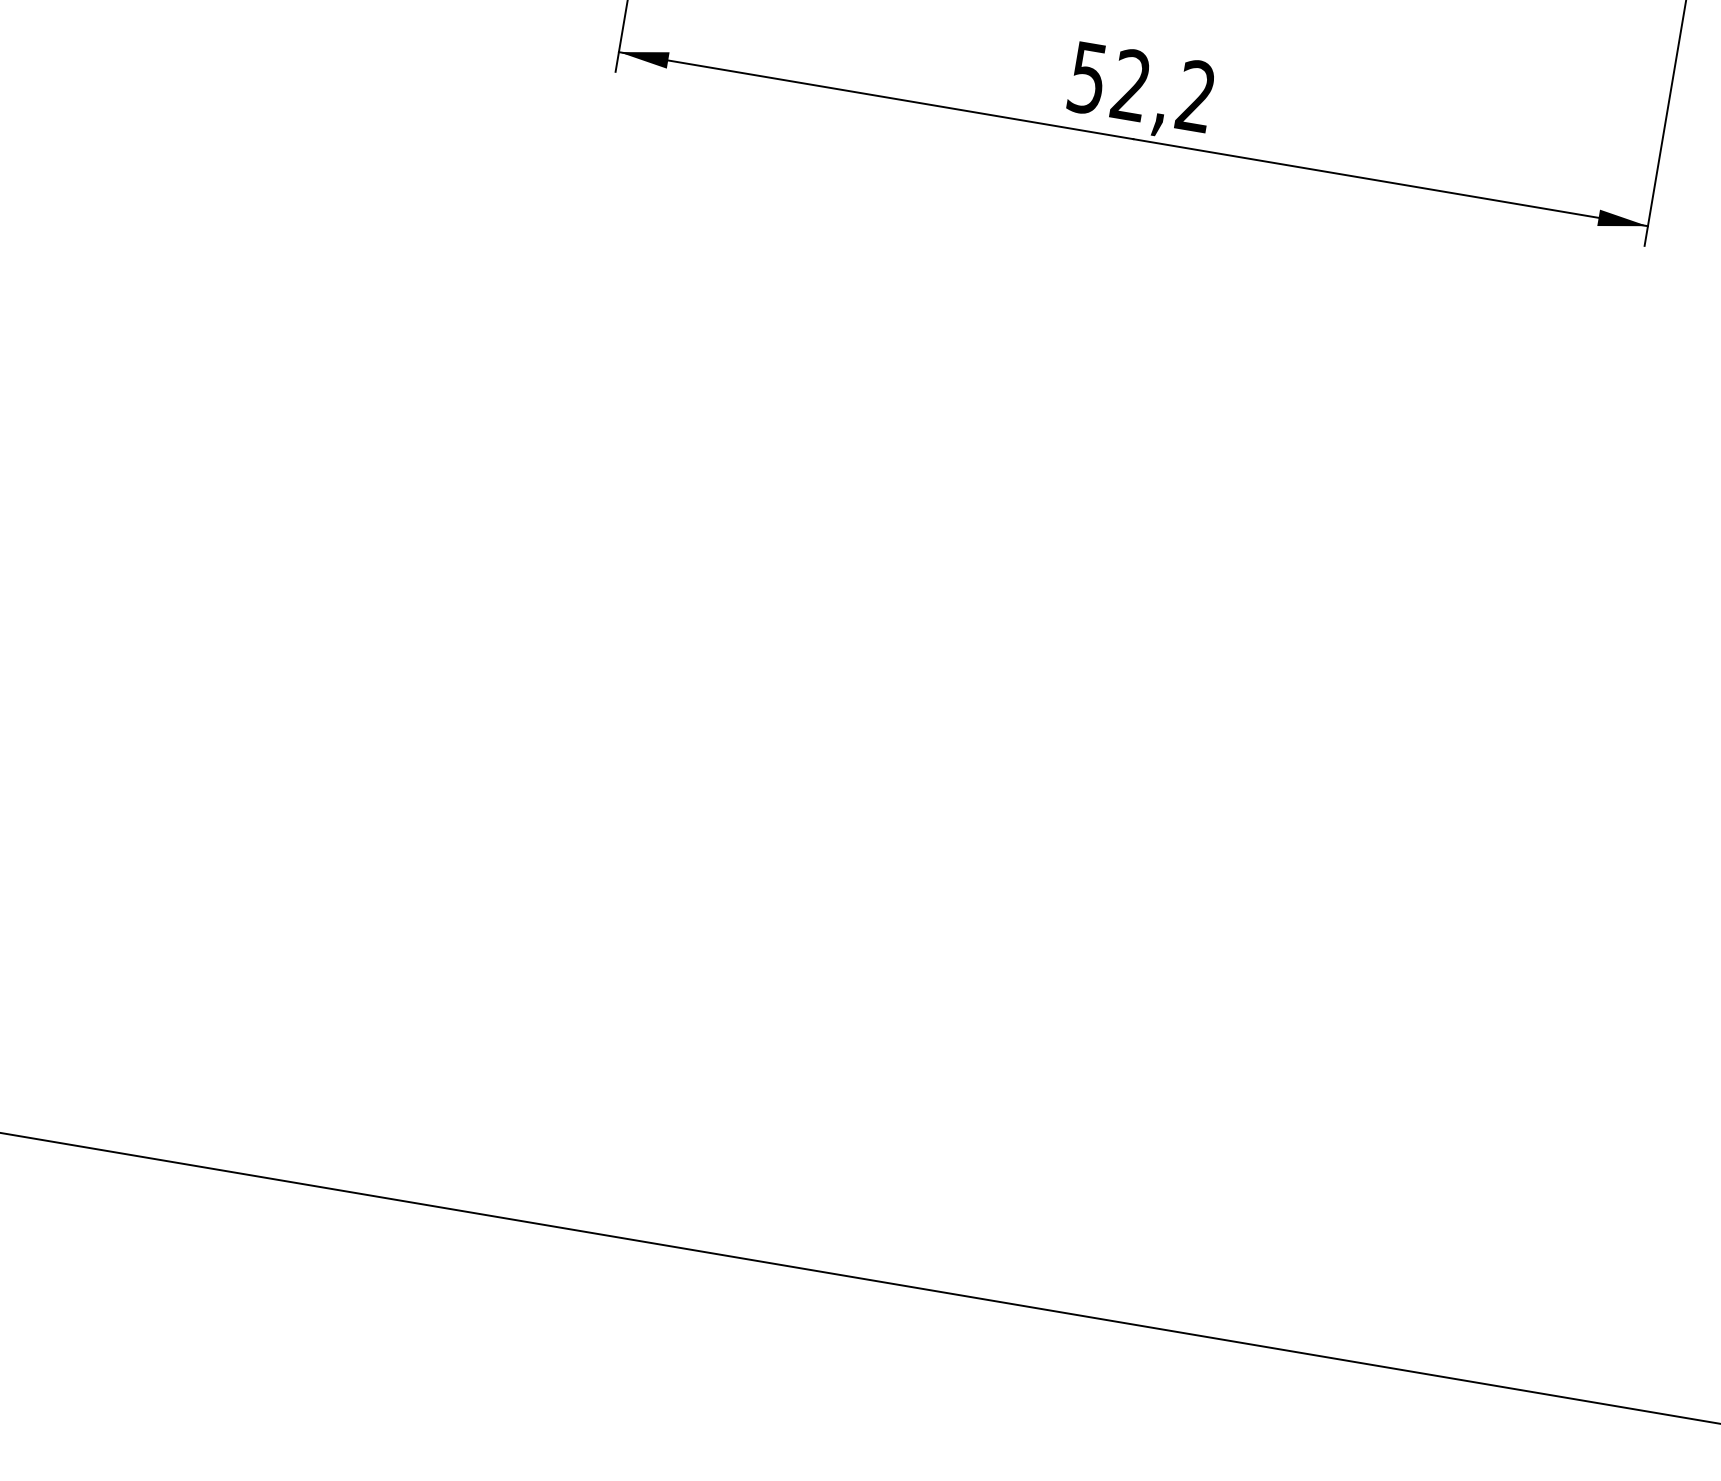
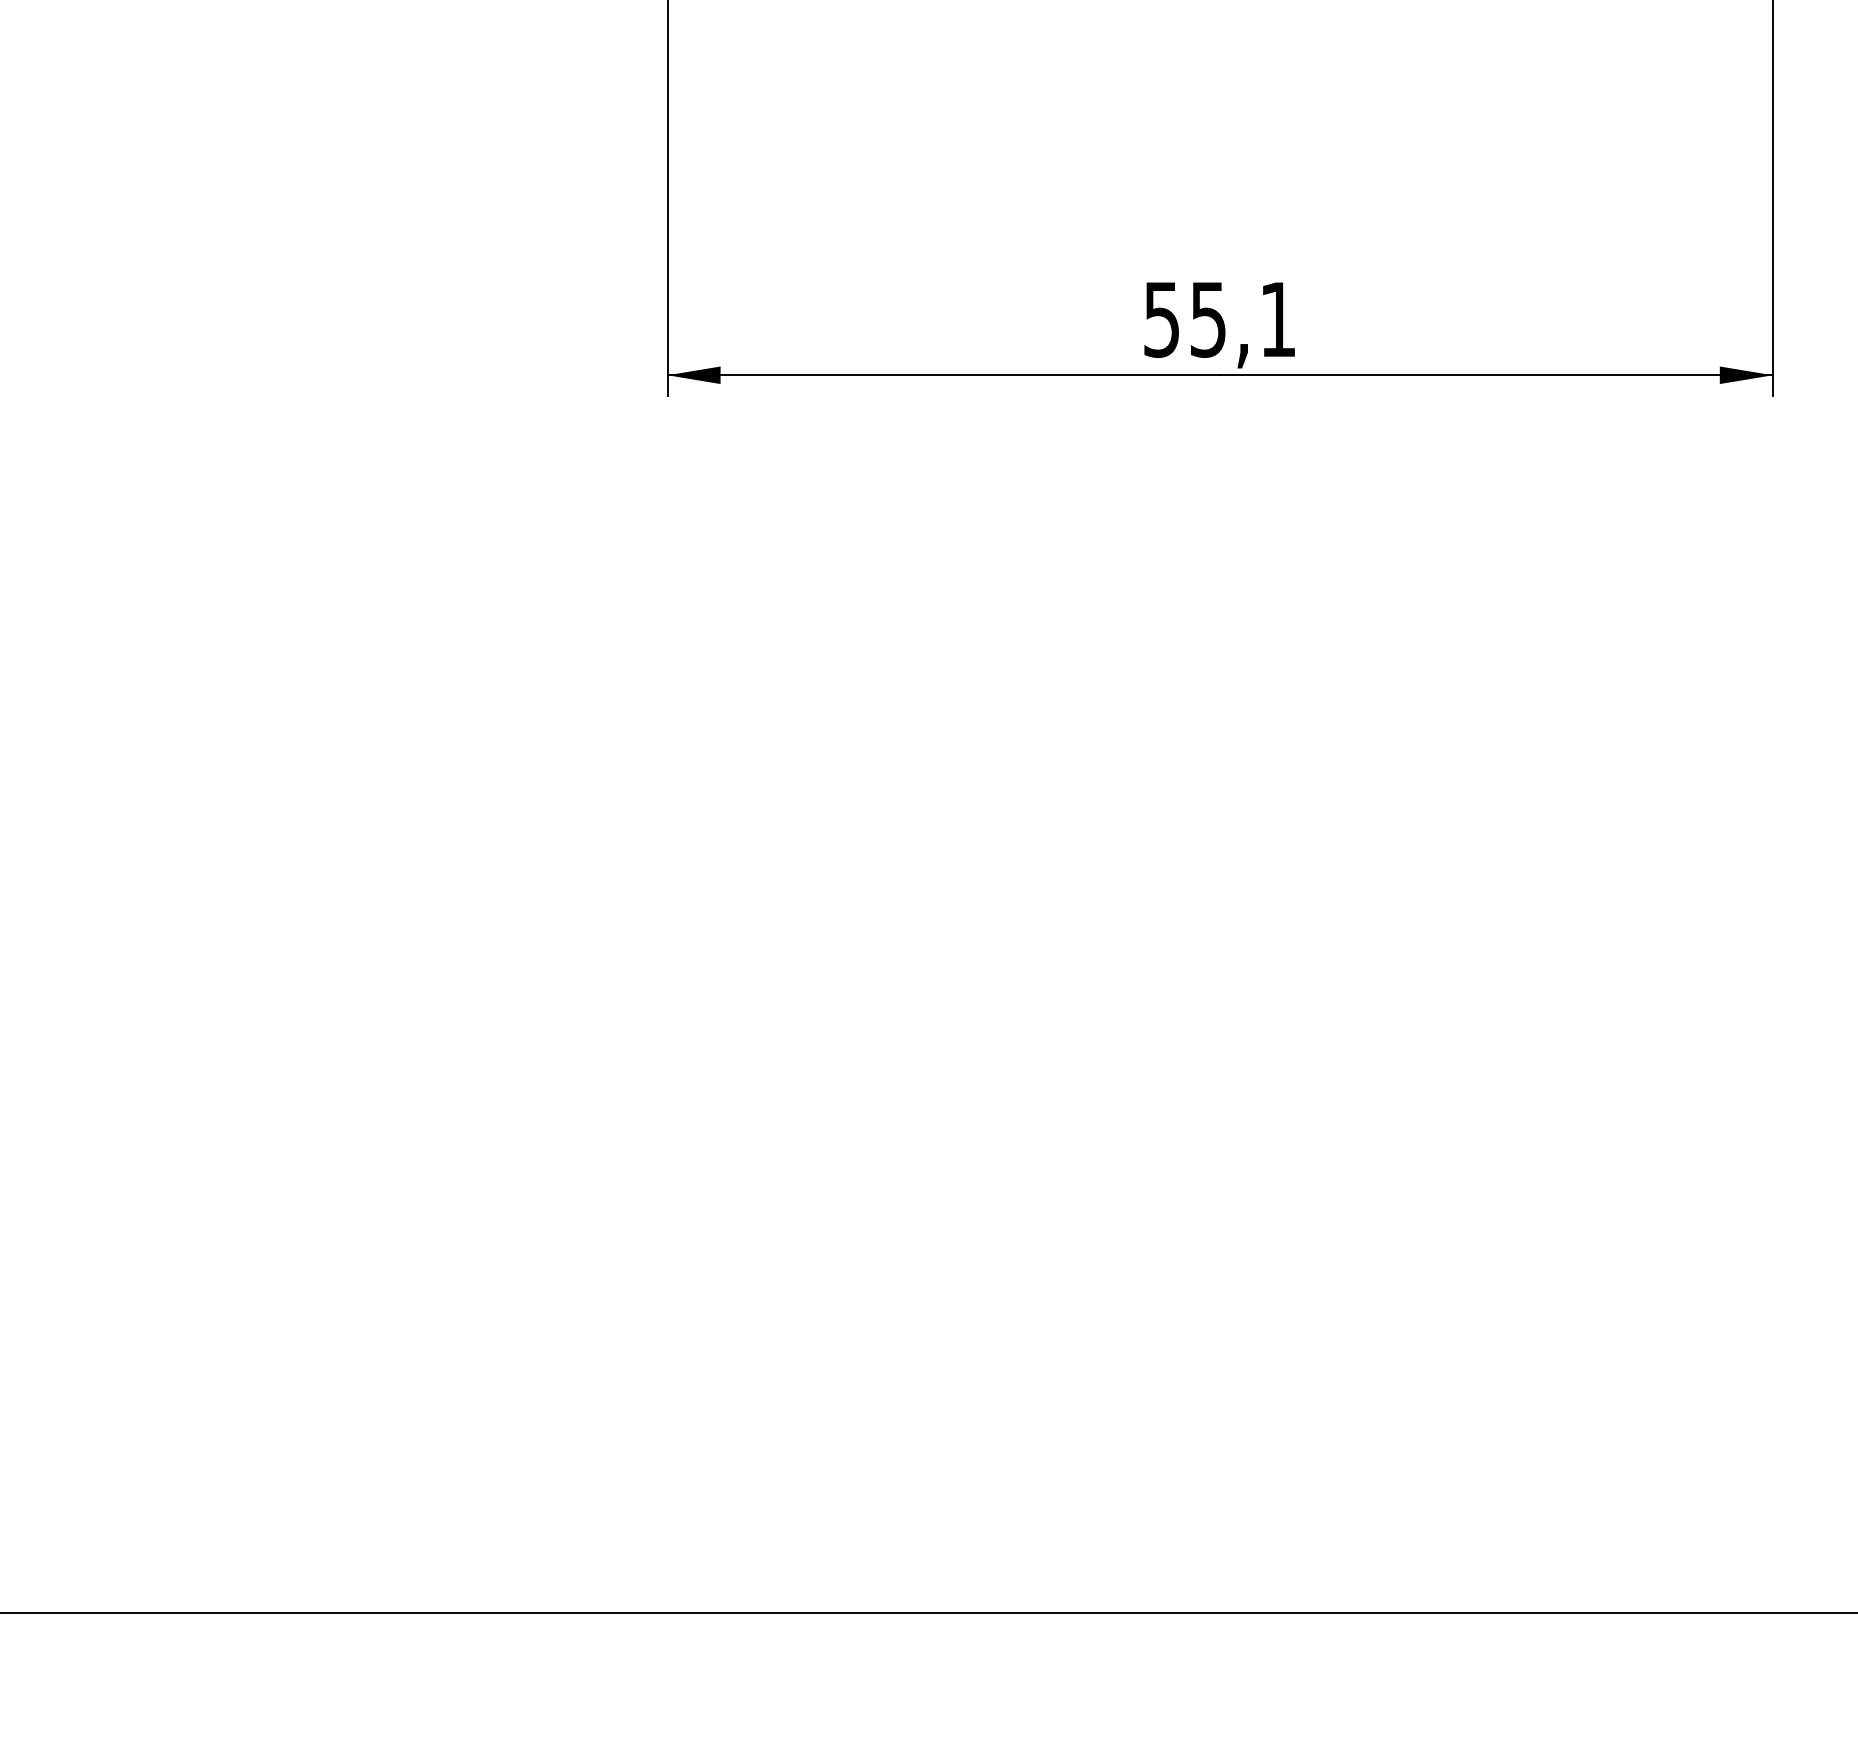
text: (1162, 90) -> (1242, 319), 52,2 -> 55,1

